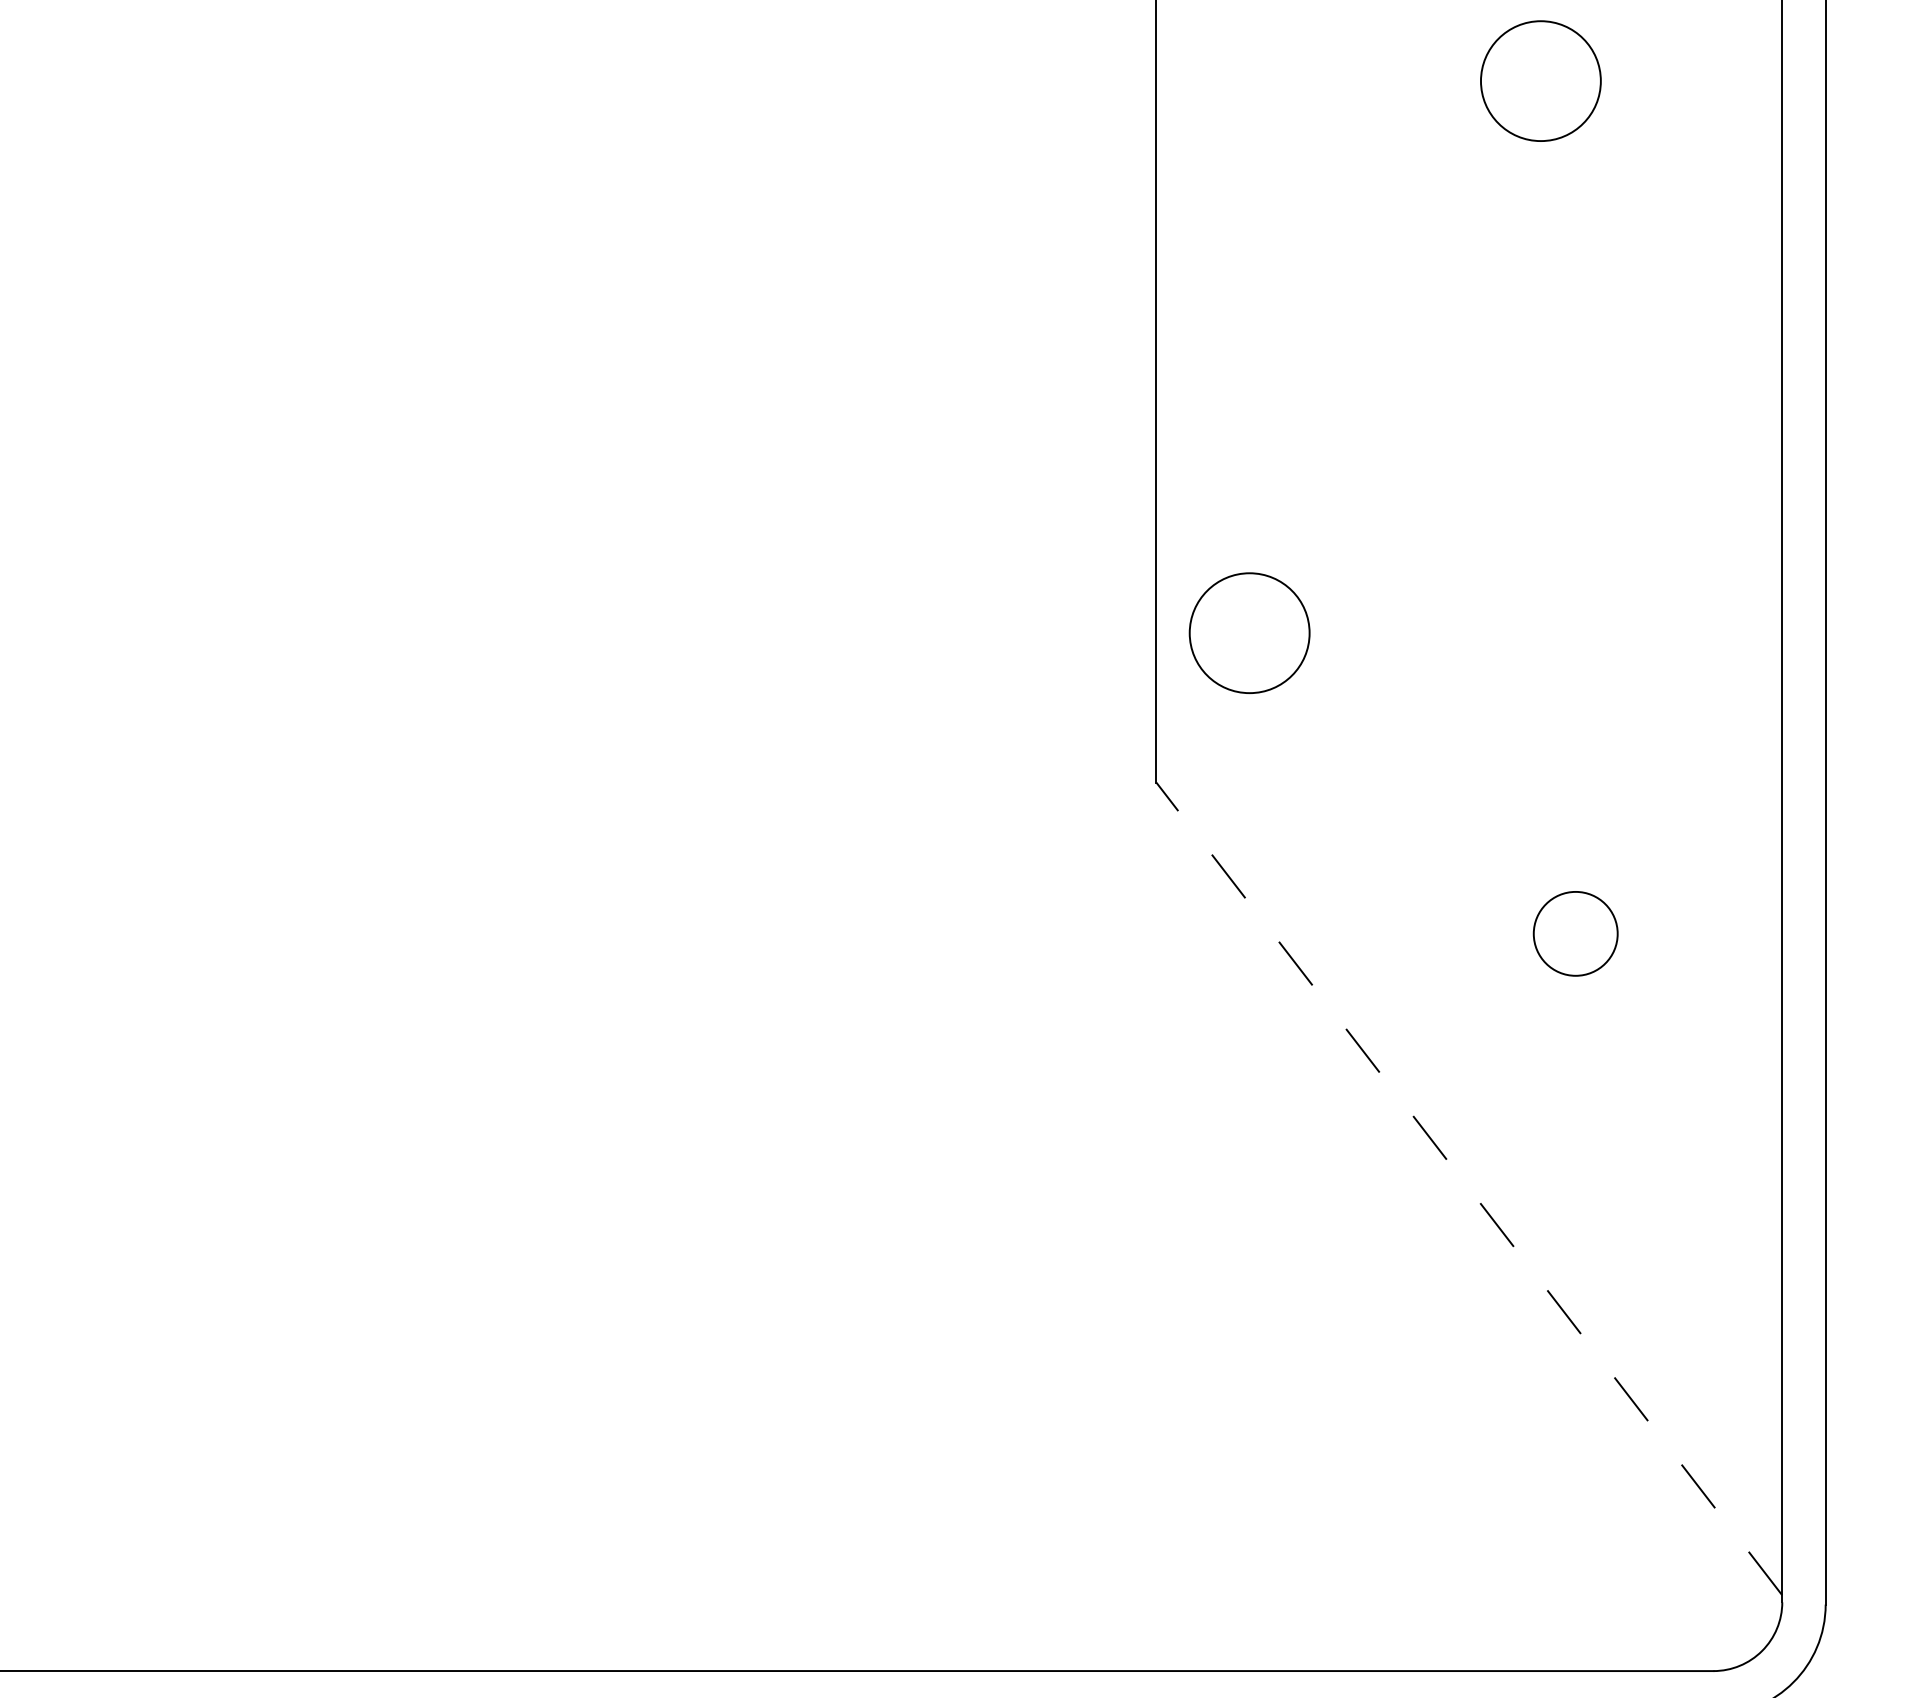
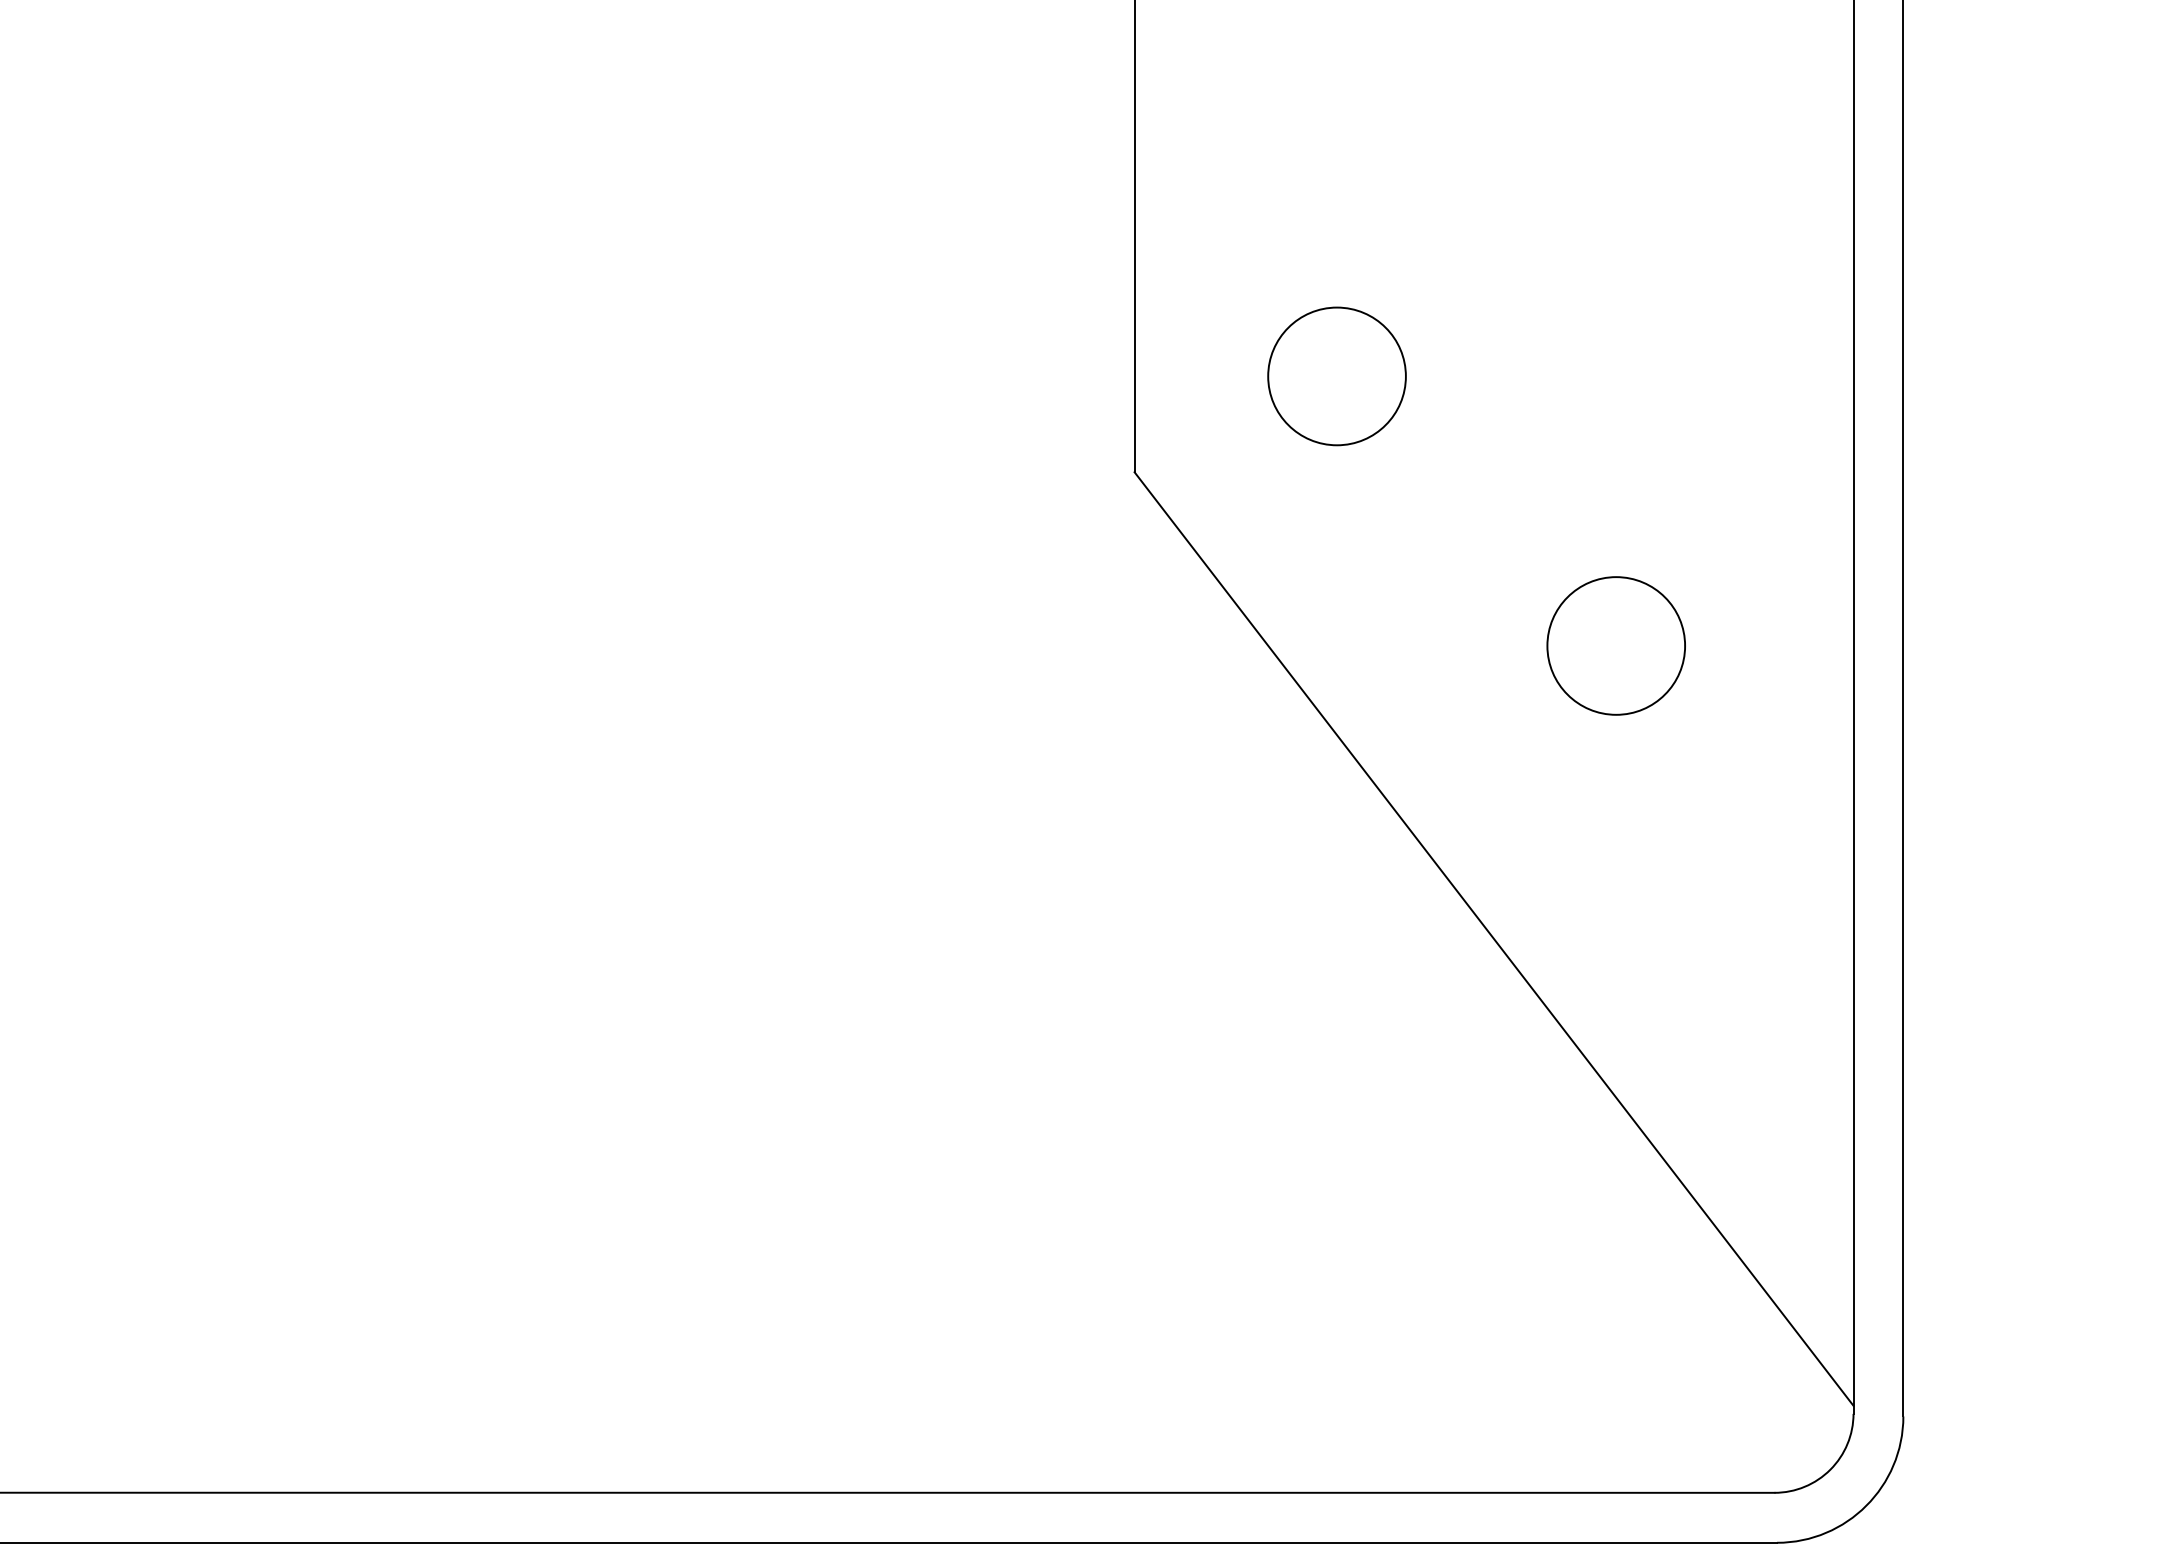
circle: (1249, 632) -> (1336, 375), moved
circle: (1575, 933) -> (1615, 645), size x1.43
line: (1469, 1189) -> (1494, 939), dashed -> solid

